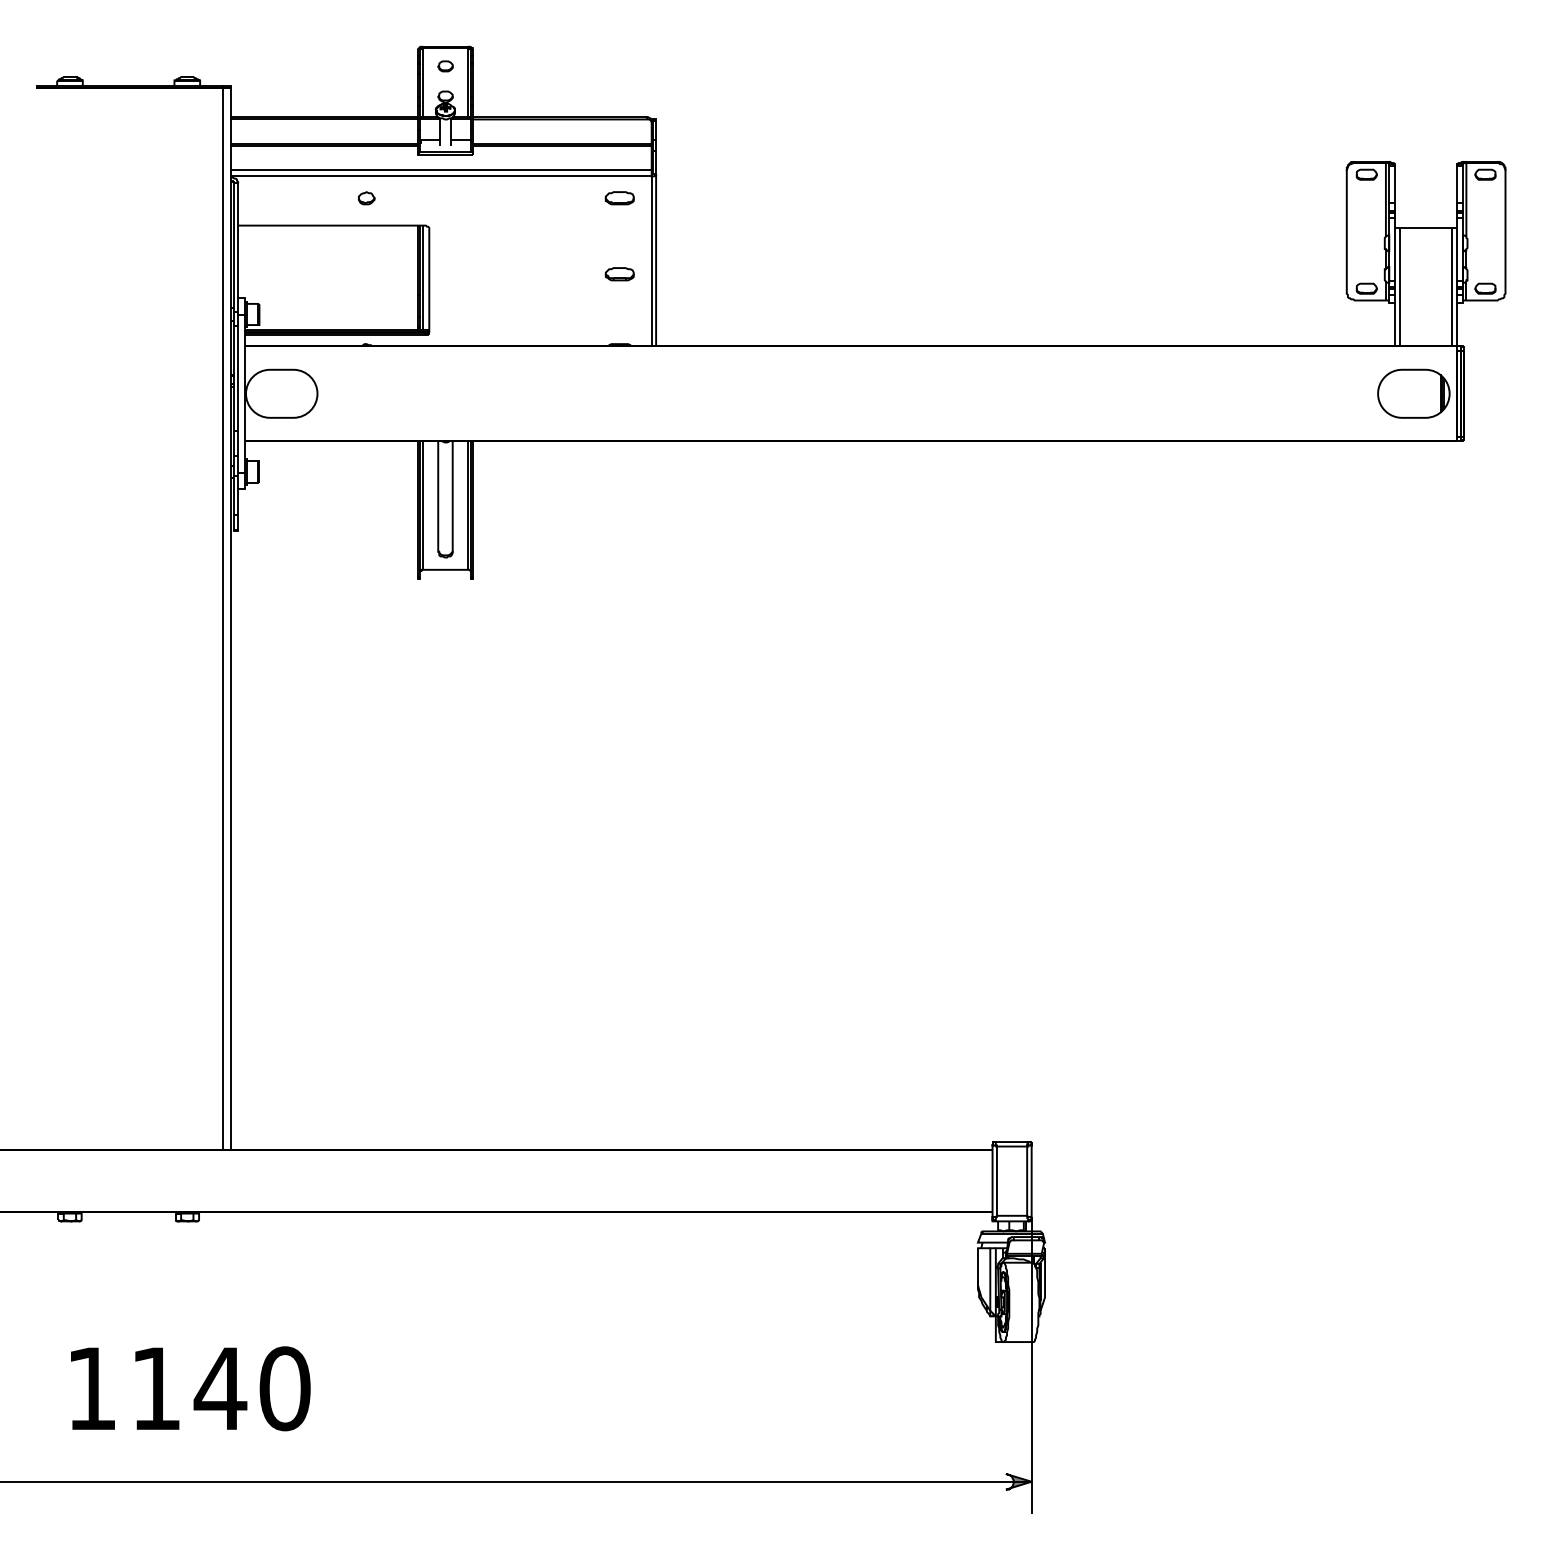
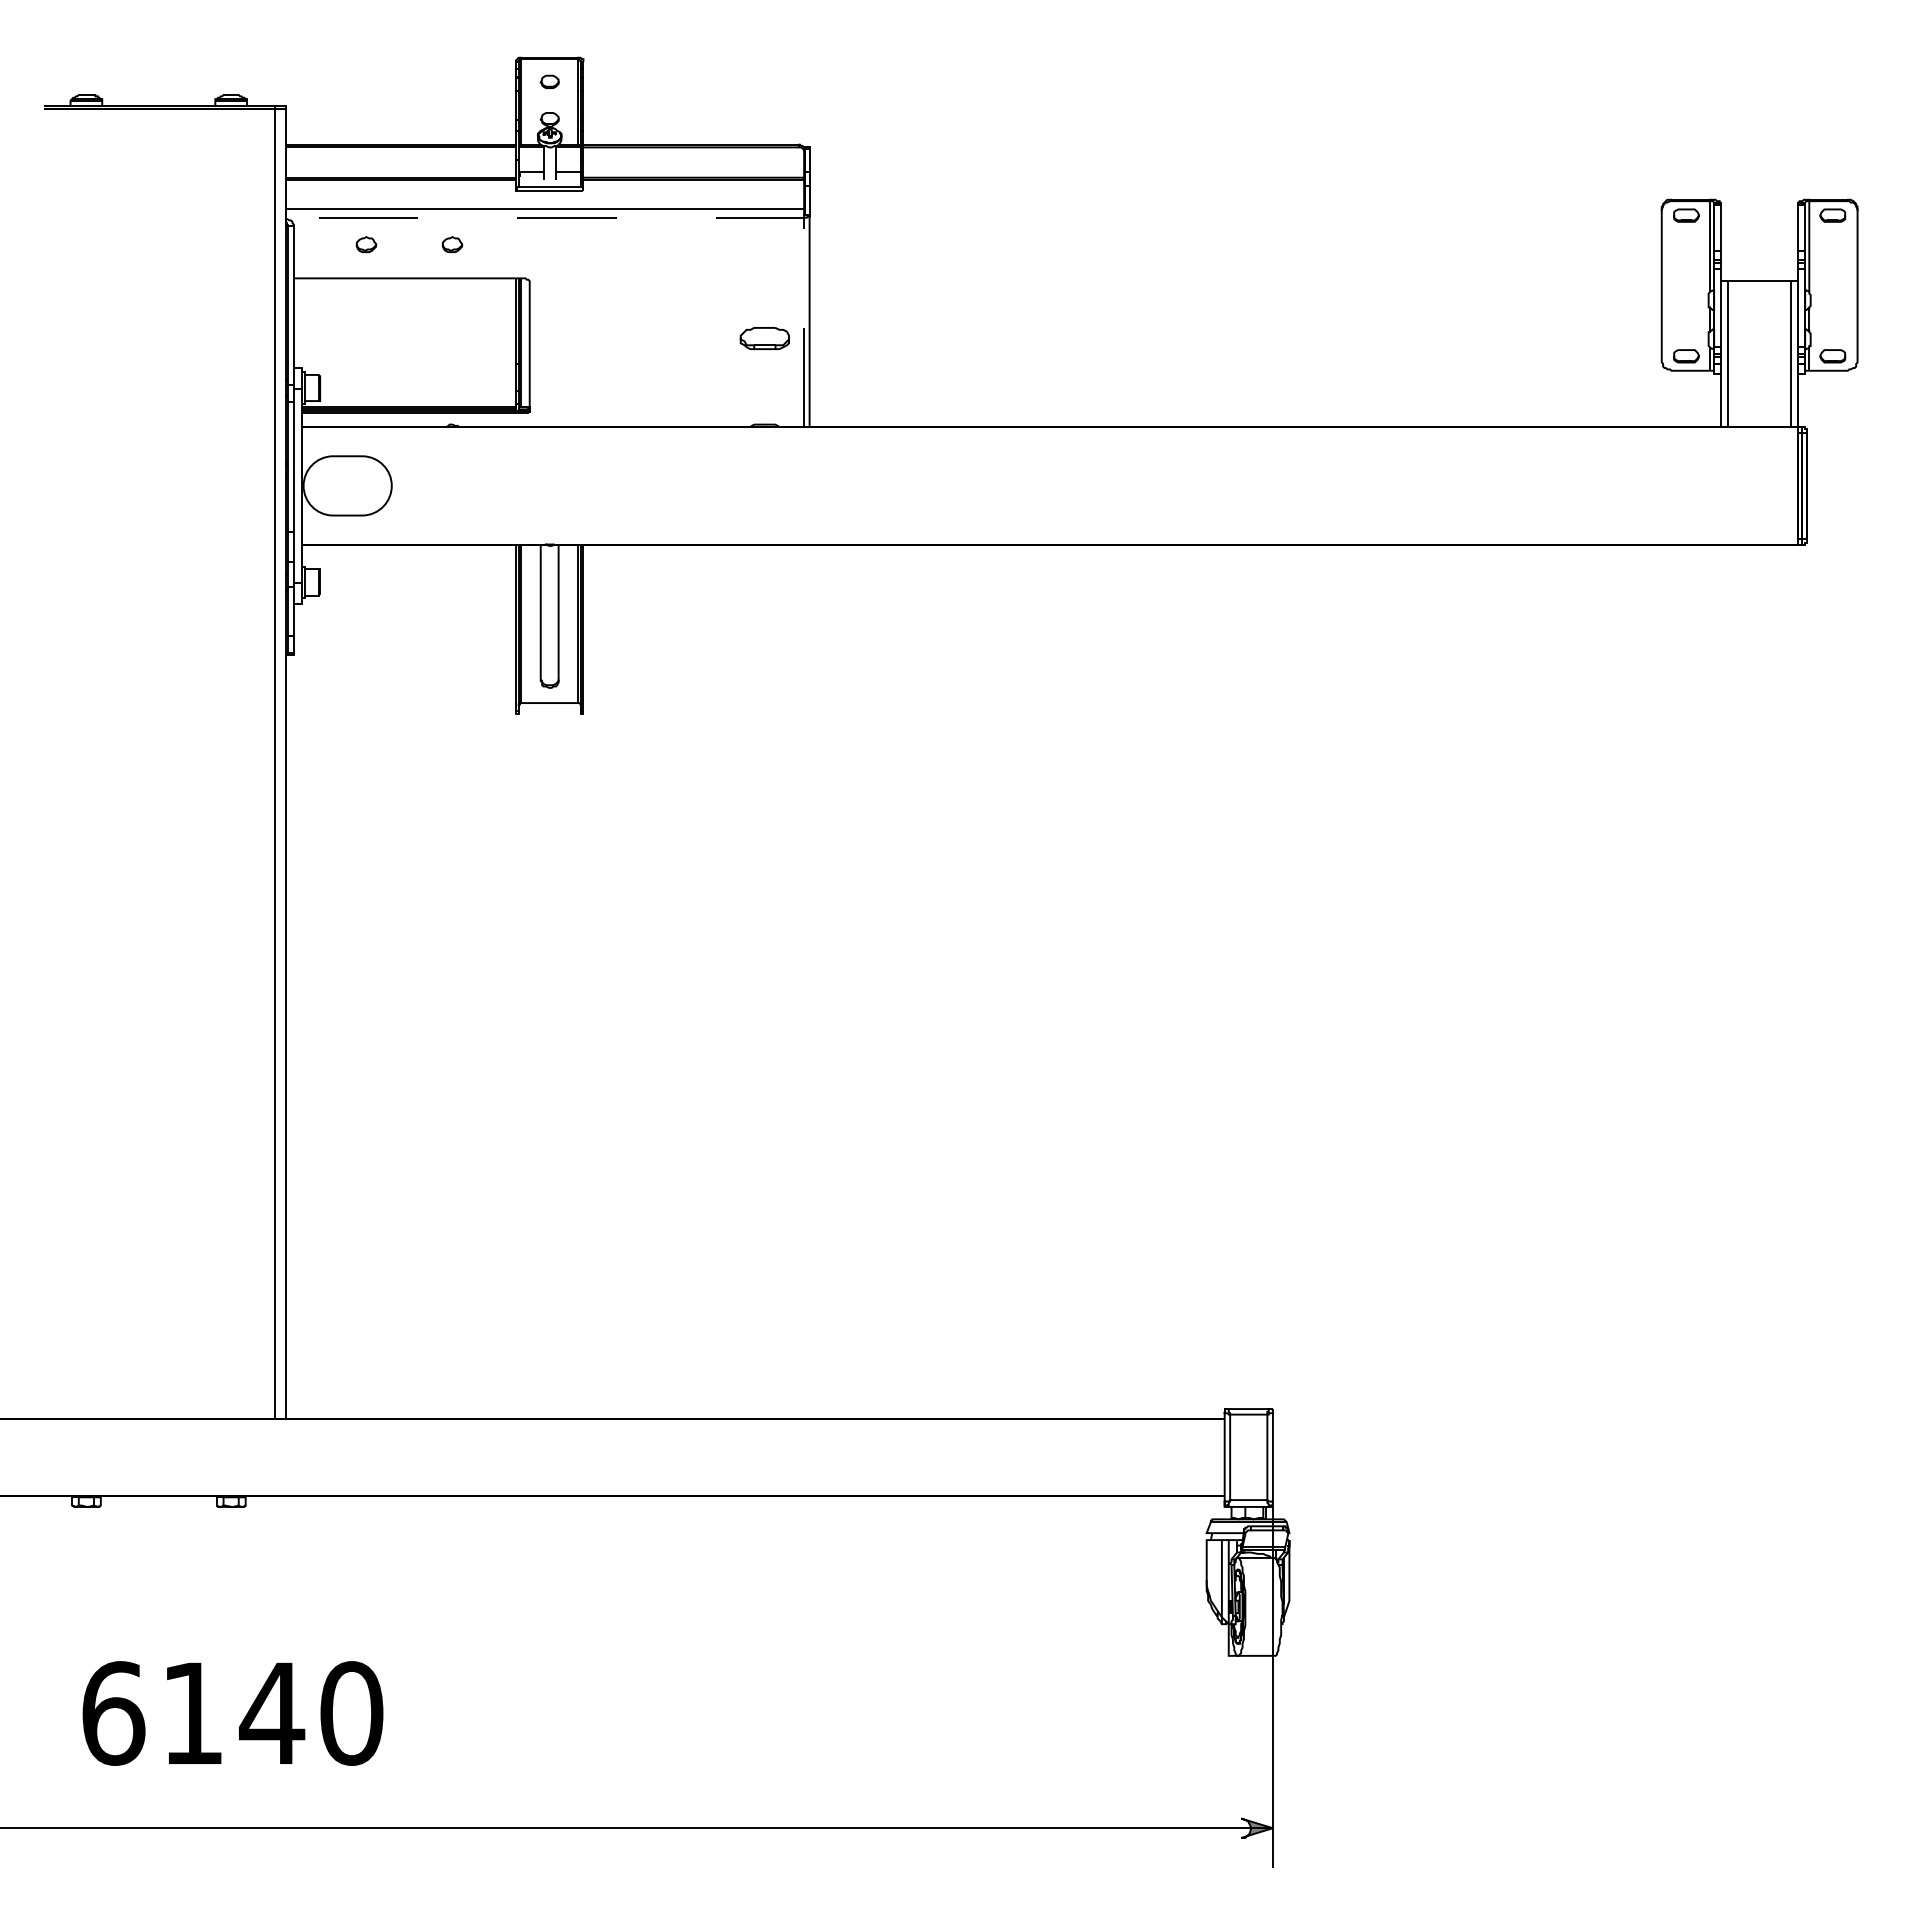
line: (527, 176) -> (650, 217), solid -> dashed
part: (296, 198) -> (366, 244), added
part: (619, 198) -> (764, 244), removed
part: (619, 273) -> (764, 337), size x1.4
part: (1413, 393) -> (1744, 485), removed
text: (91, 1388) -> (113, 1713), 1140 -> 6140

